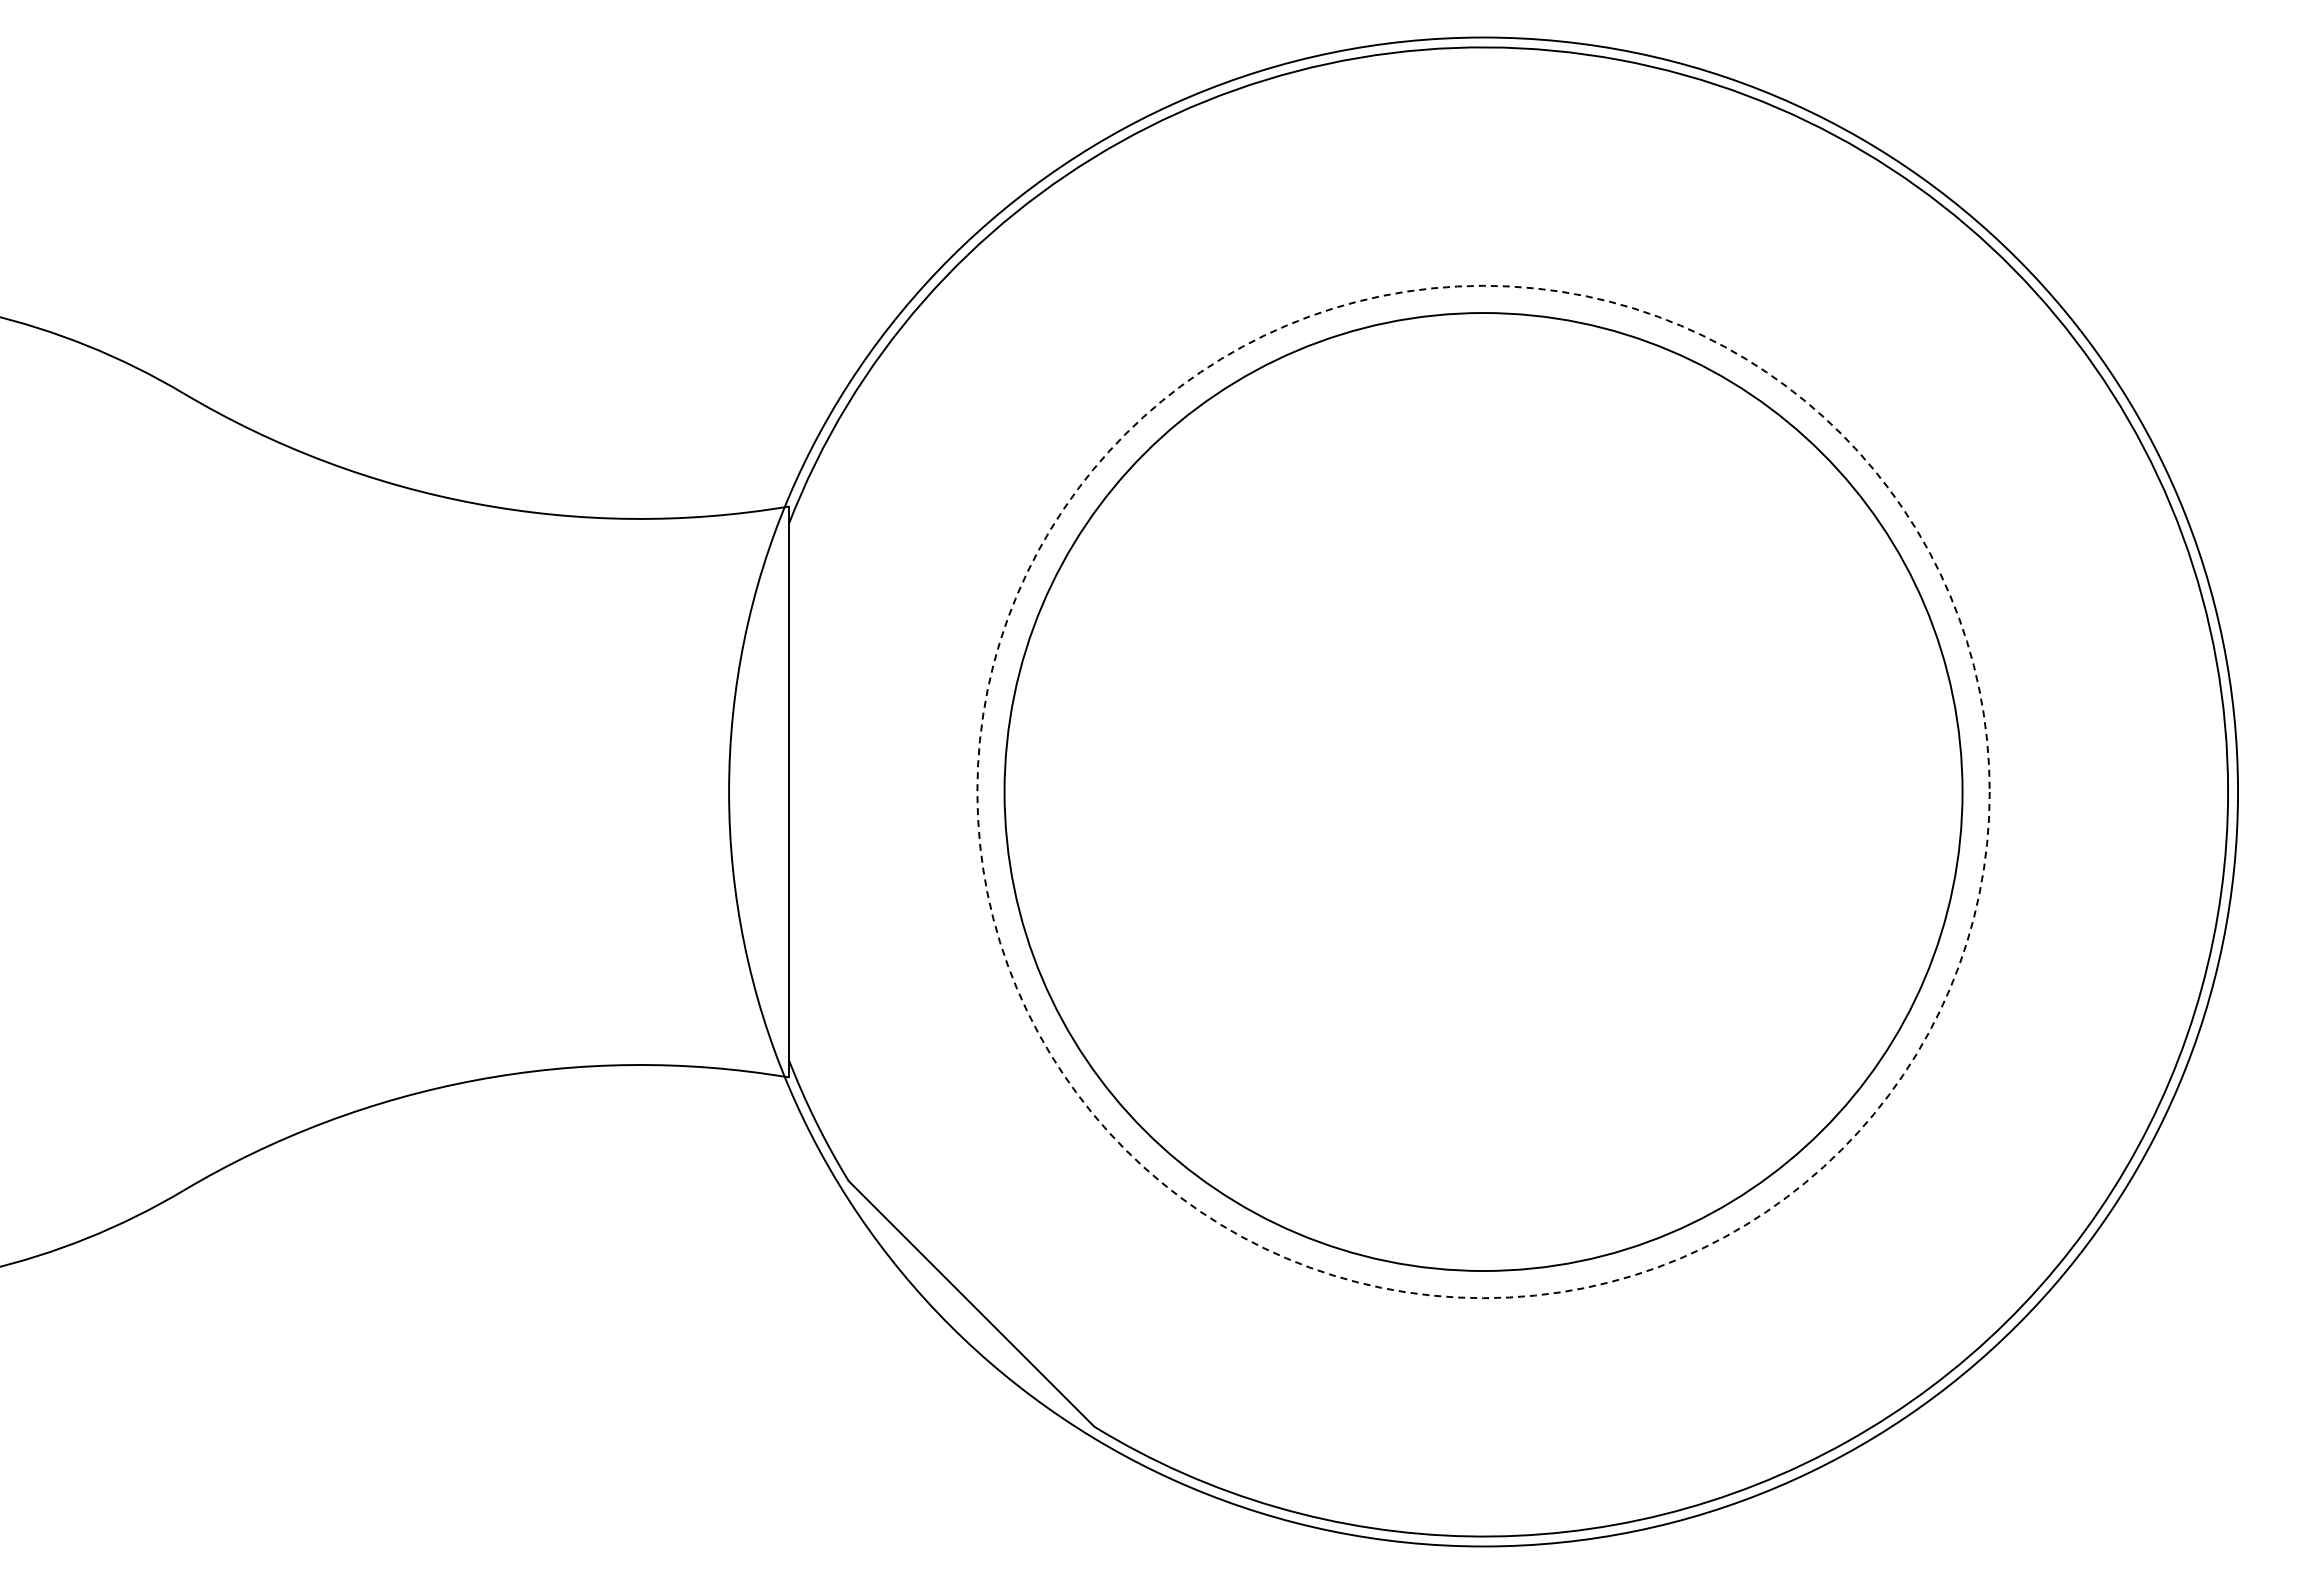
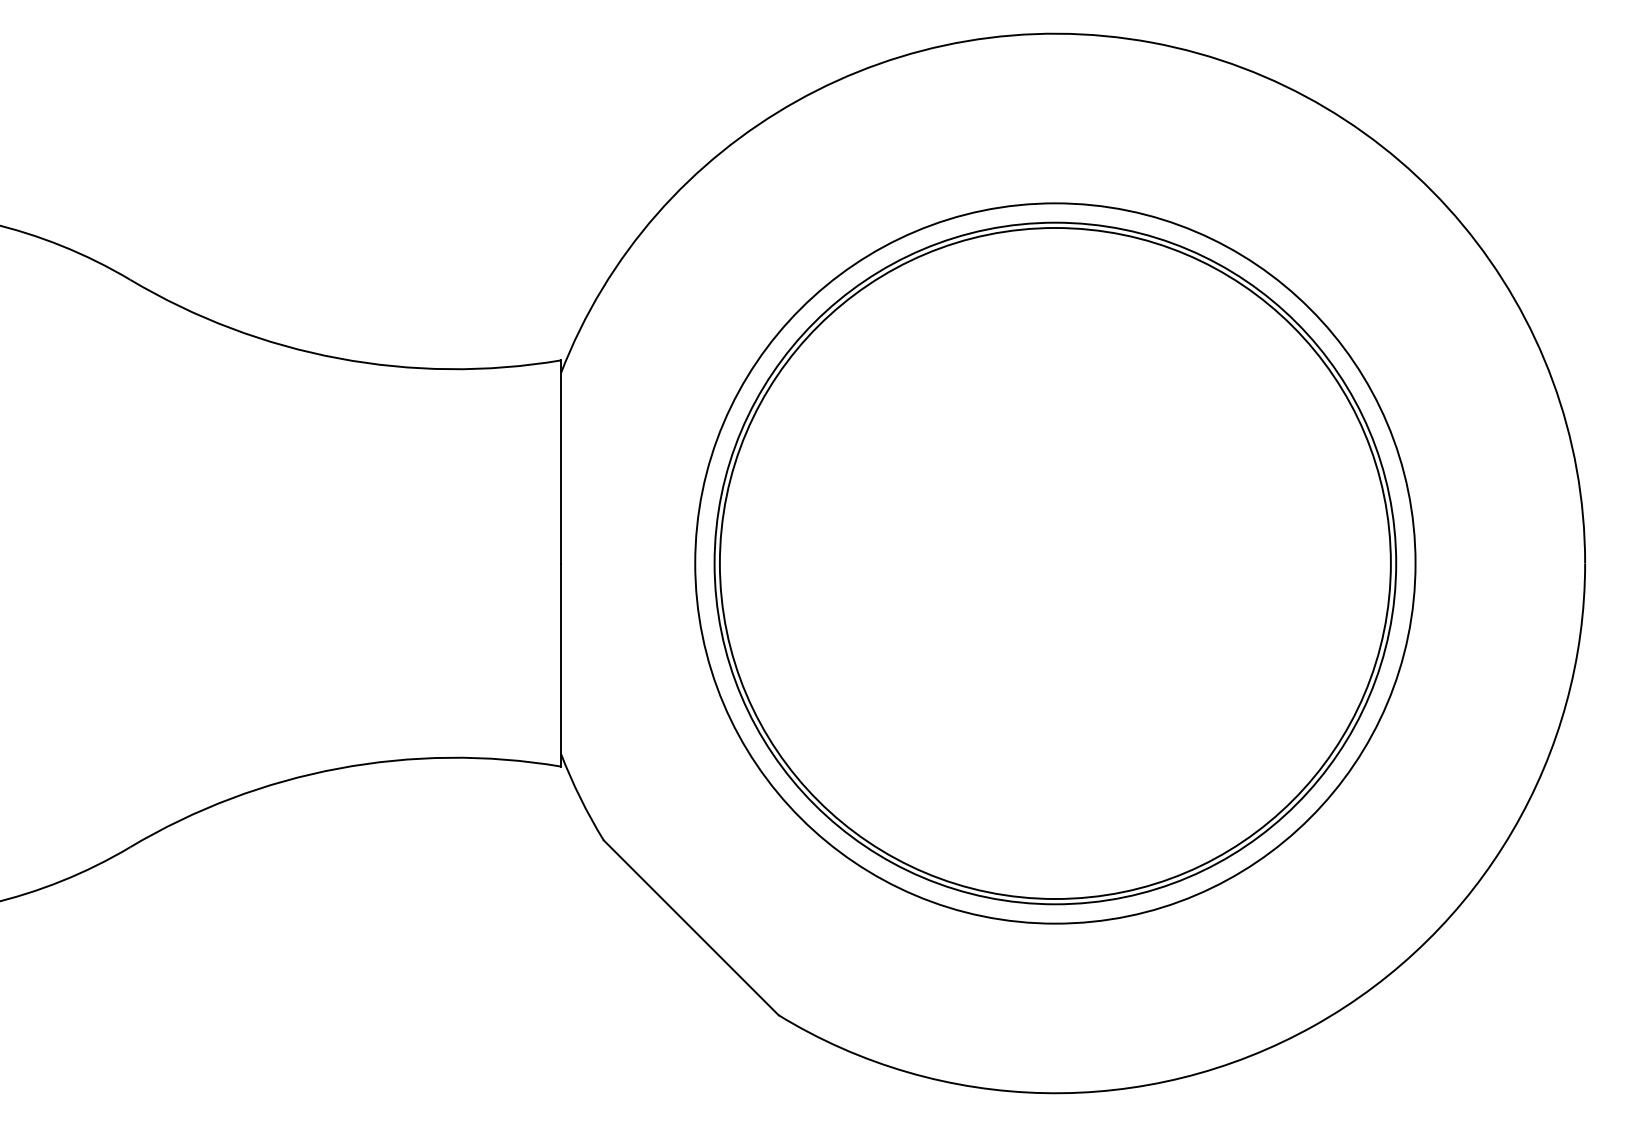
circle: (1483, 791) -> (1055, 563), dashed -> solid
circle: (1483, 791) -> (1055, 563), size x0.62

